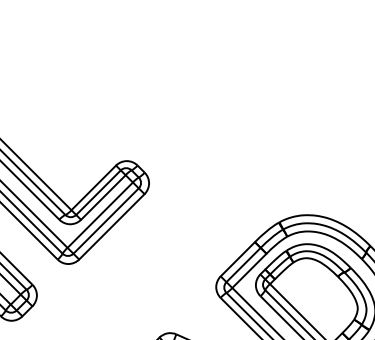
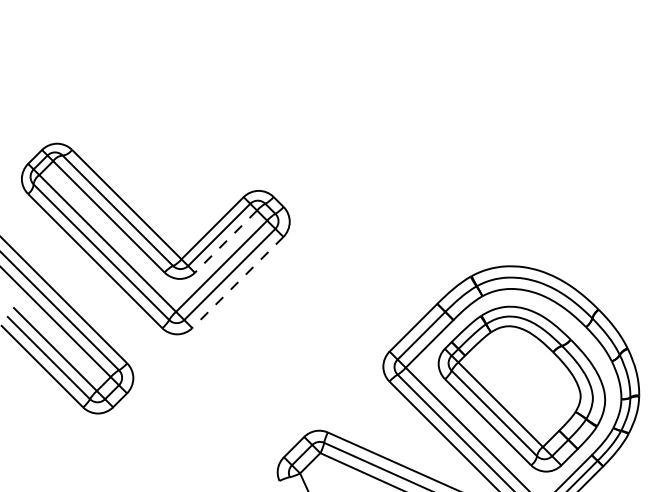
line: (103, 197) -> (226, 241), solid -> dashed
line: (111, 226) -> (237, 282), solid -> dashed

